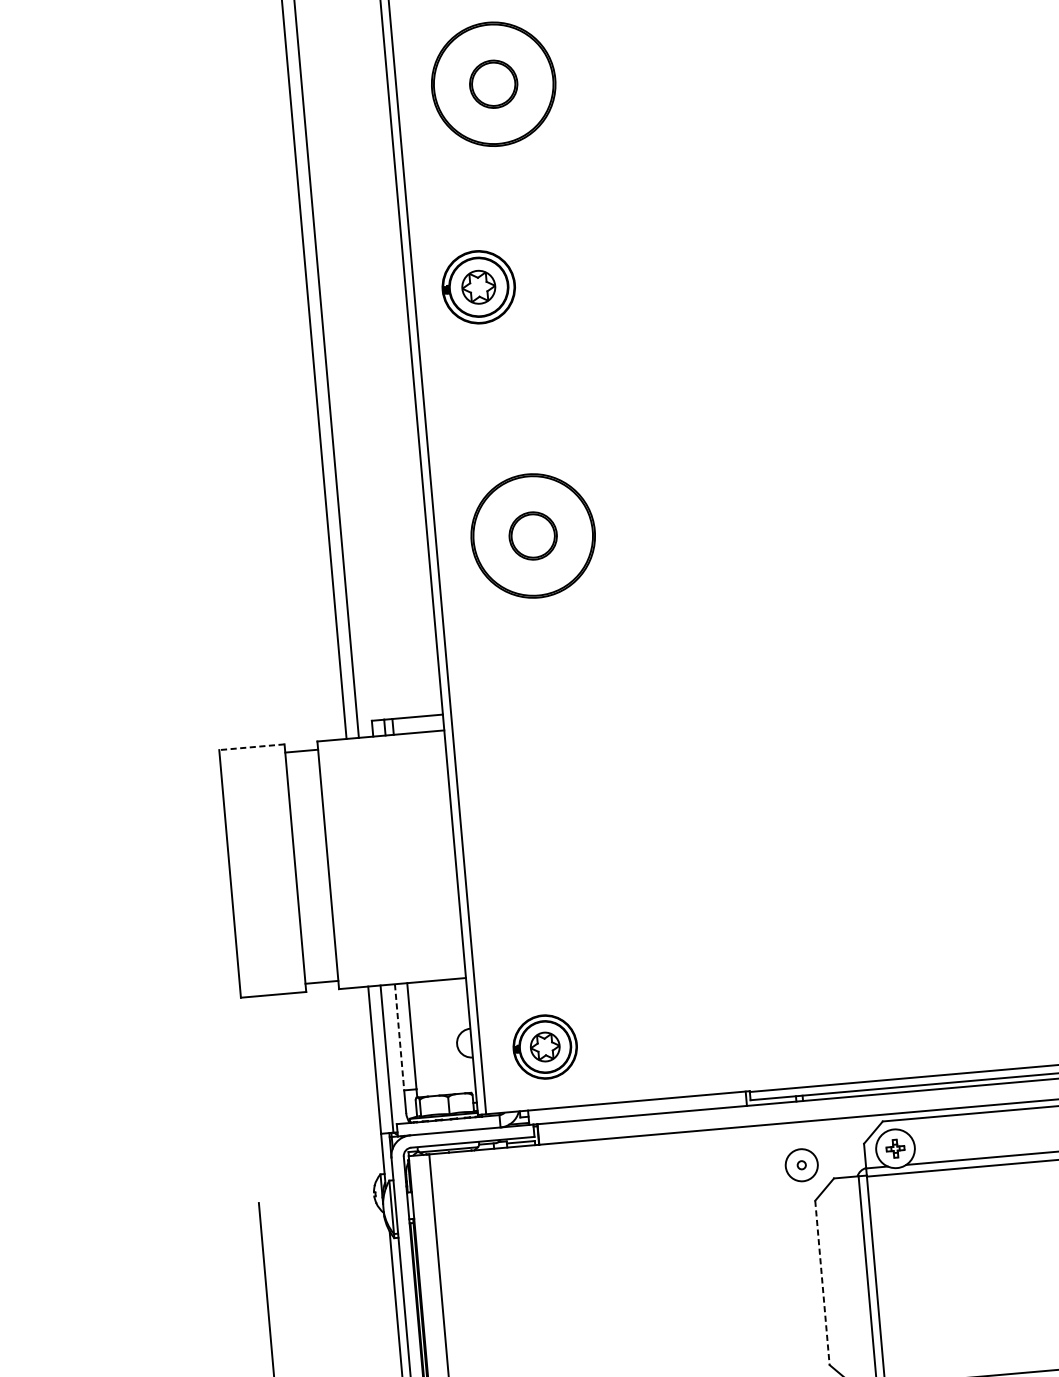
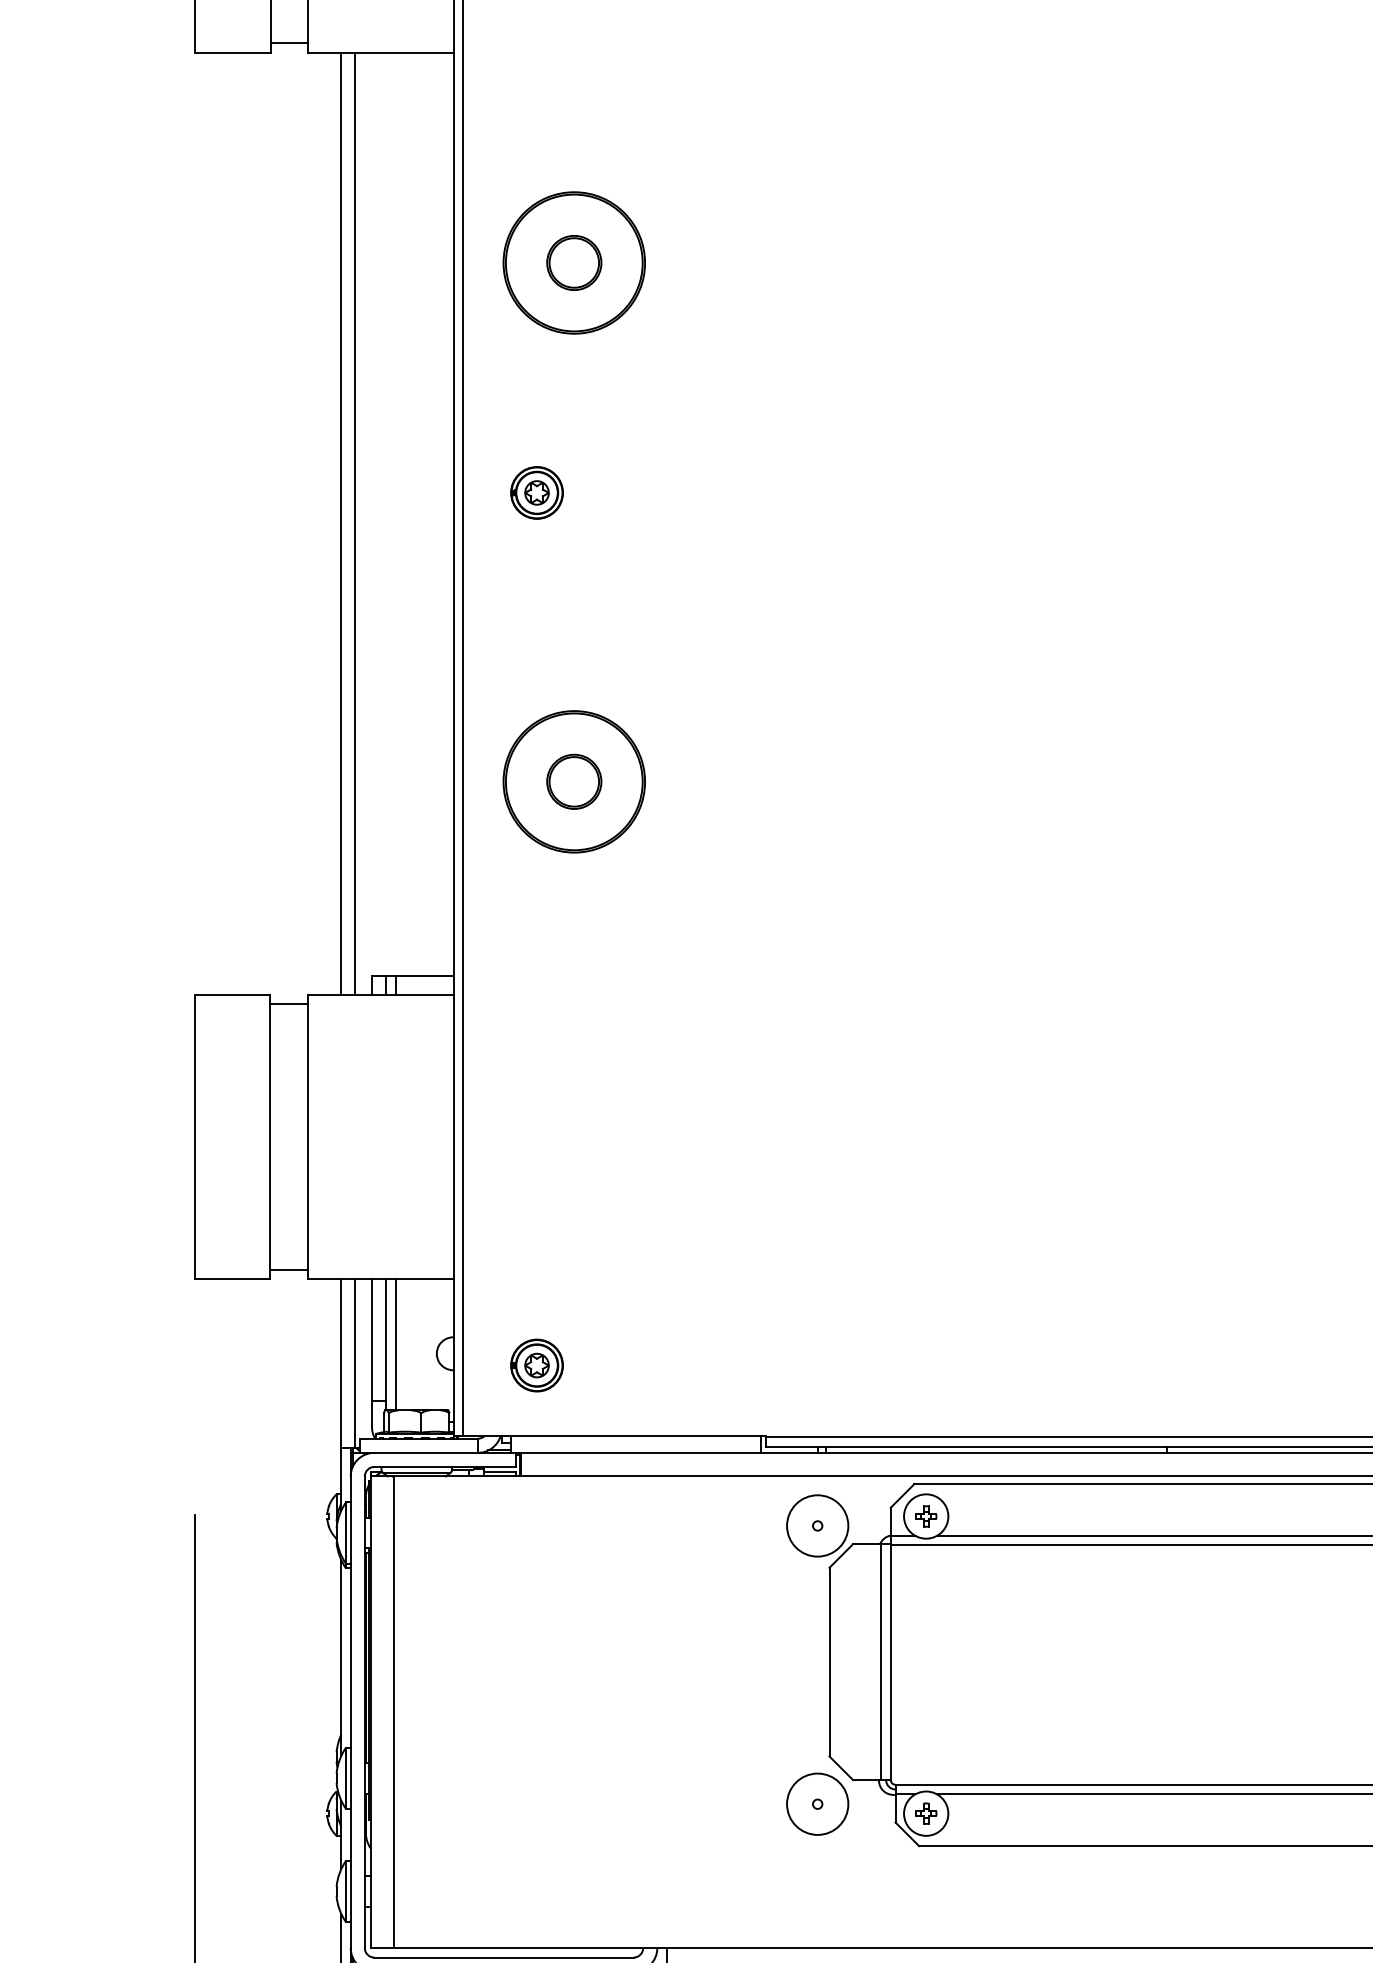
part: (478, 286) -> (536, 492), size x0.62
line: (251, 747) -> (232, 994), dashed -> solid
line: (399, 1036) -> (371, 1339), dashed -> solid
line: (420, 1039) -> (395, 1344), added
part: (544, 1046) -> (536, 1365), size x0.71
circle: (801, 1164) -> (817, 1525), size x1.67
line: (822, 1283) -> (829, 1662), dashed -> solid

